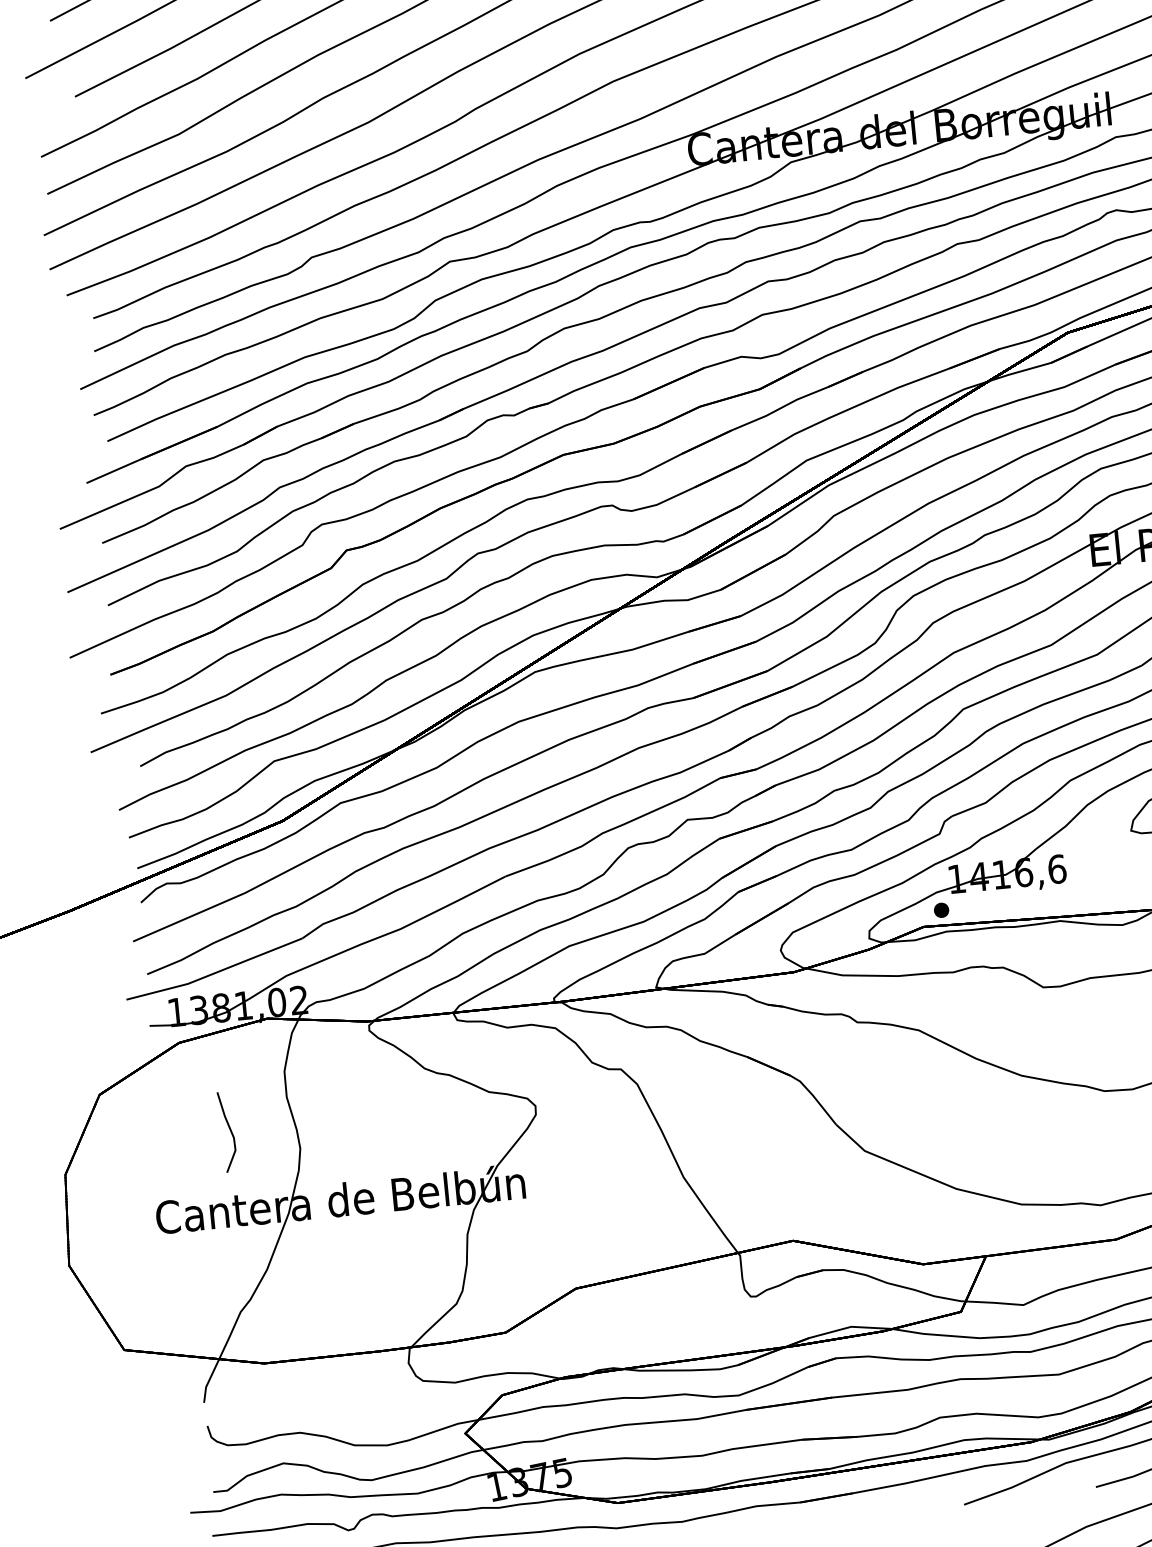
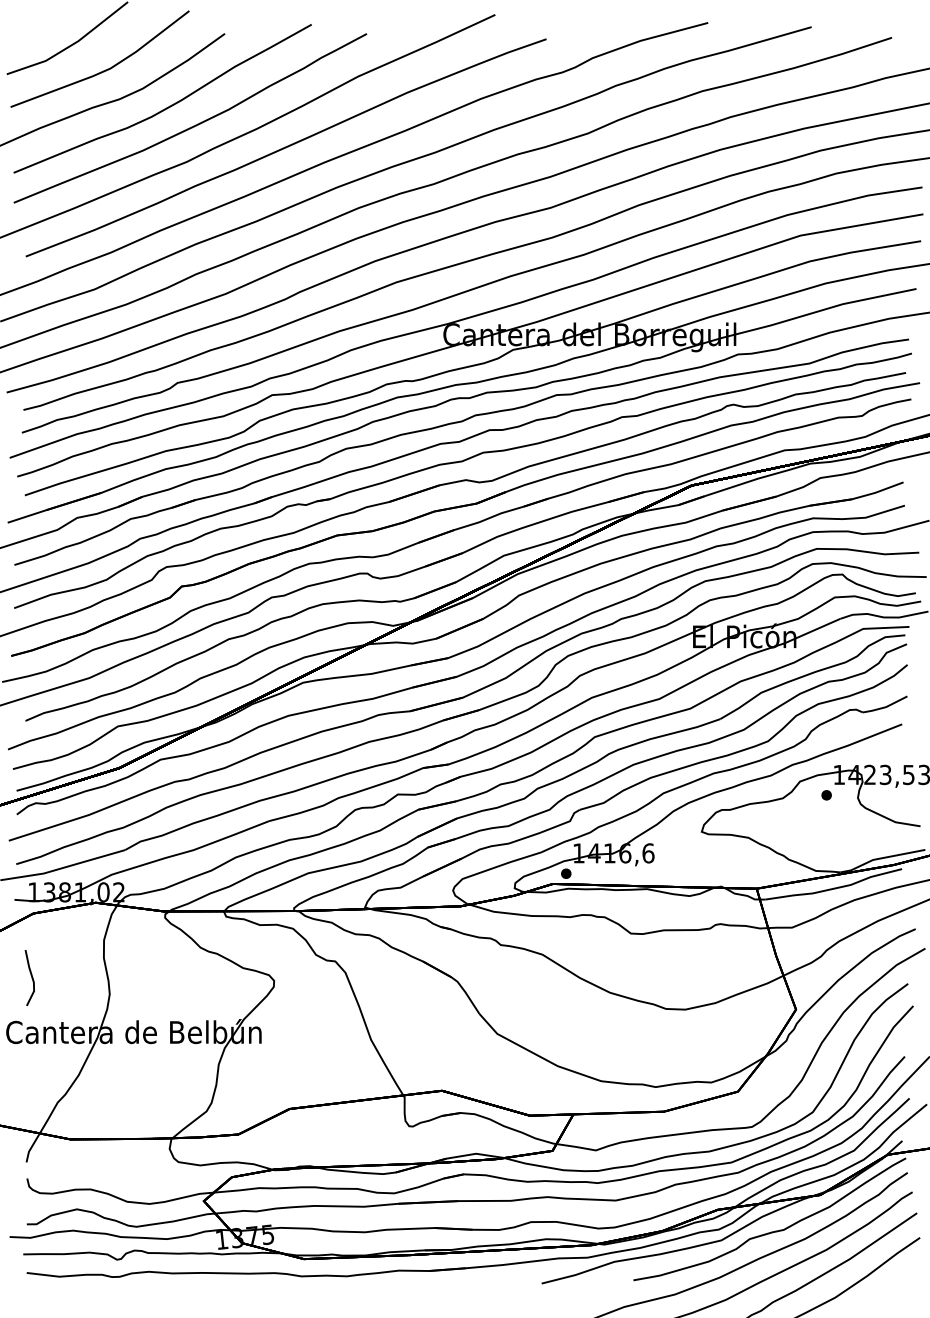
line: (229, 1132) -> (31, 978), moved

